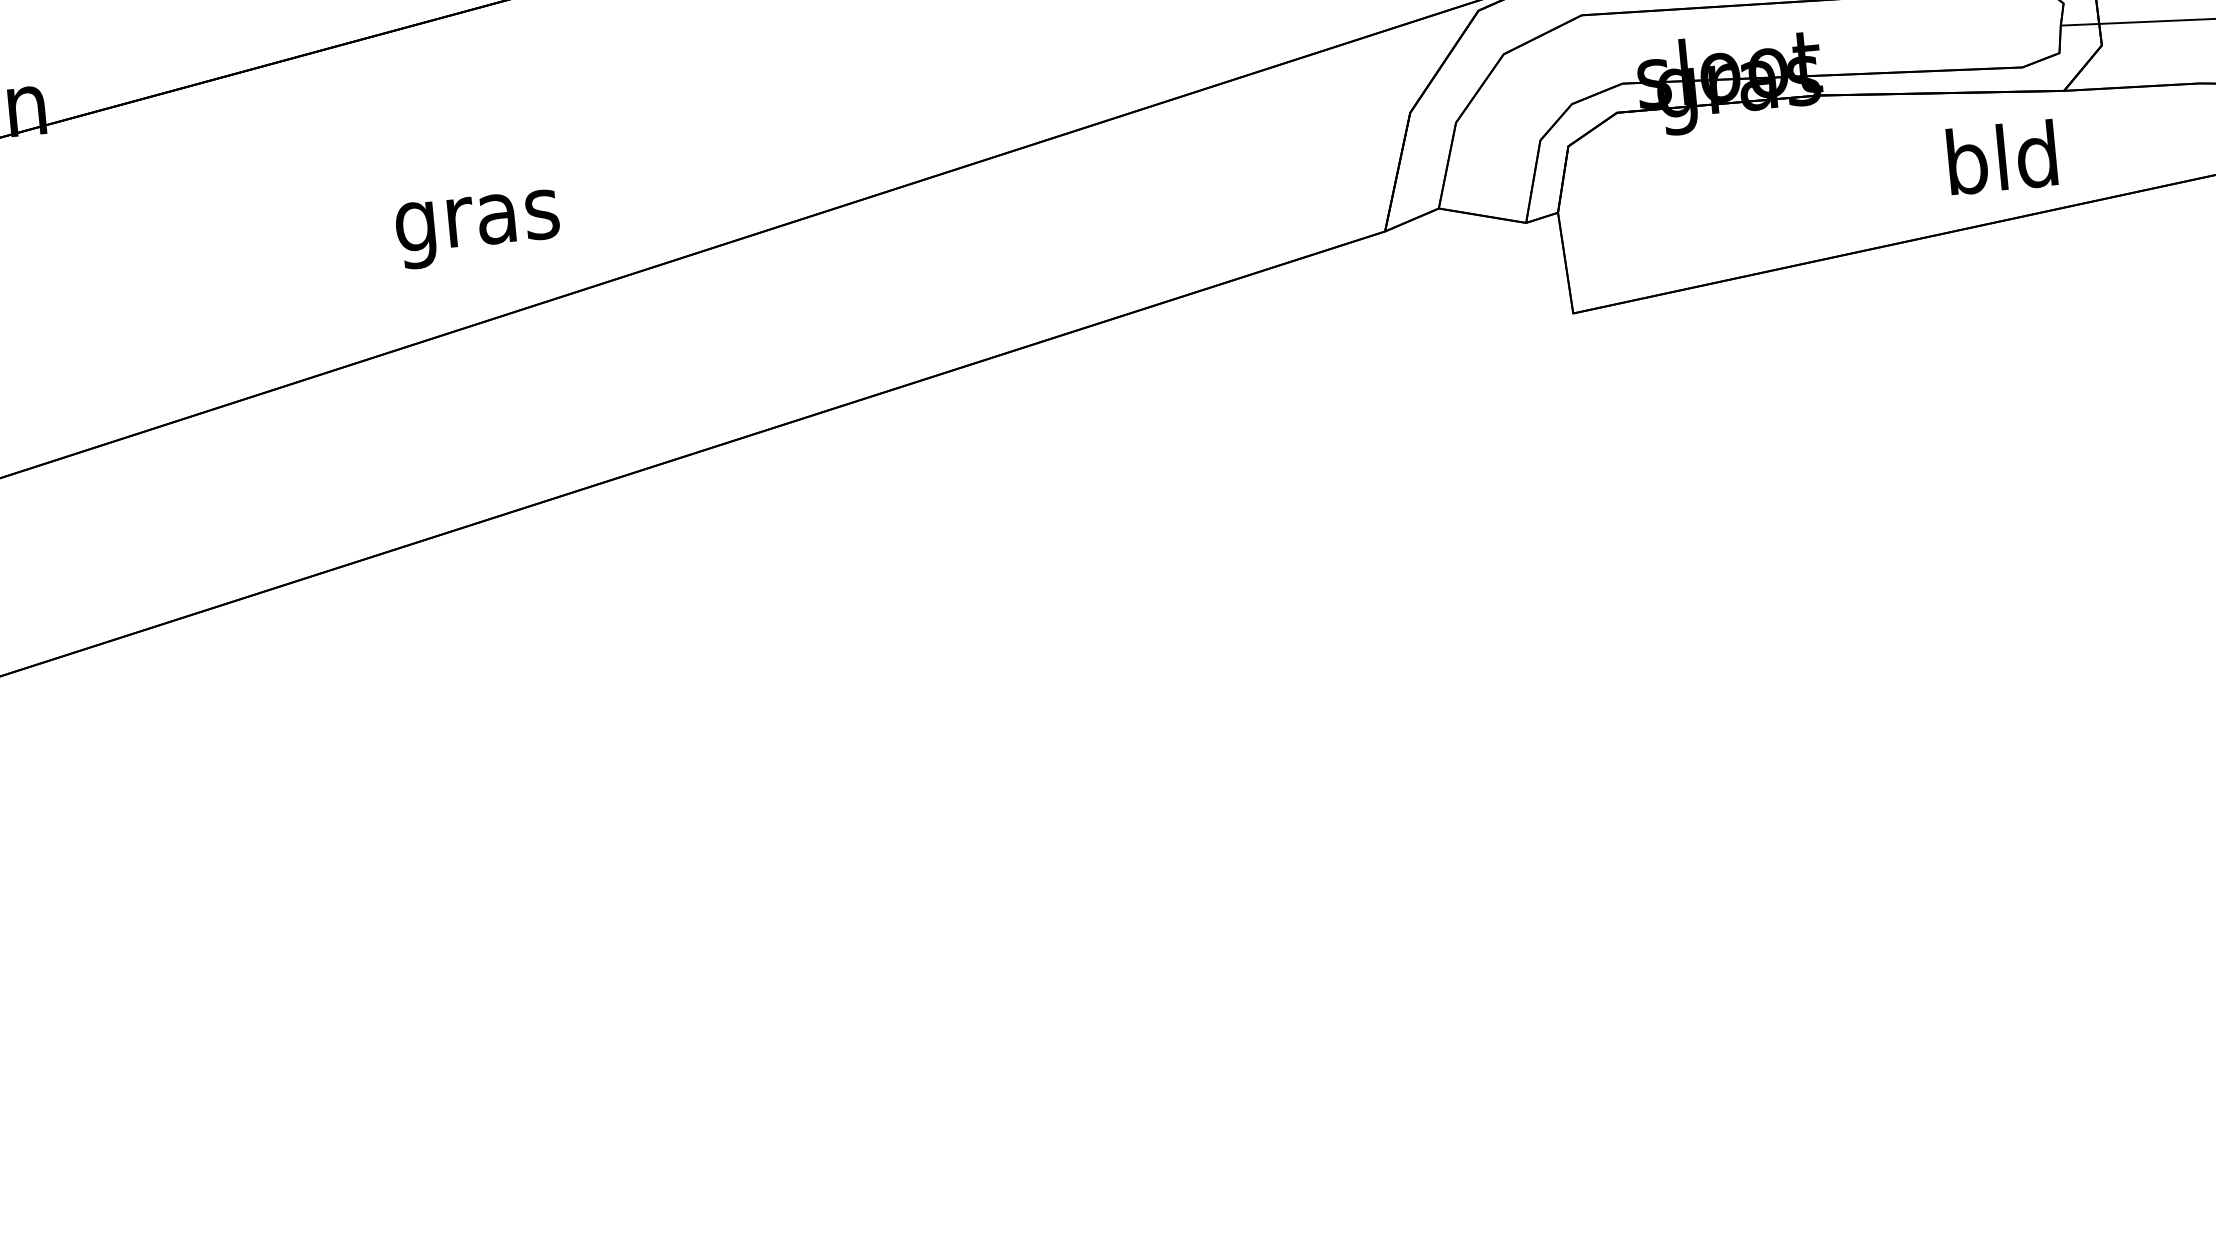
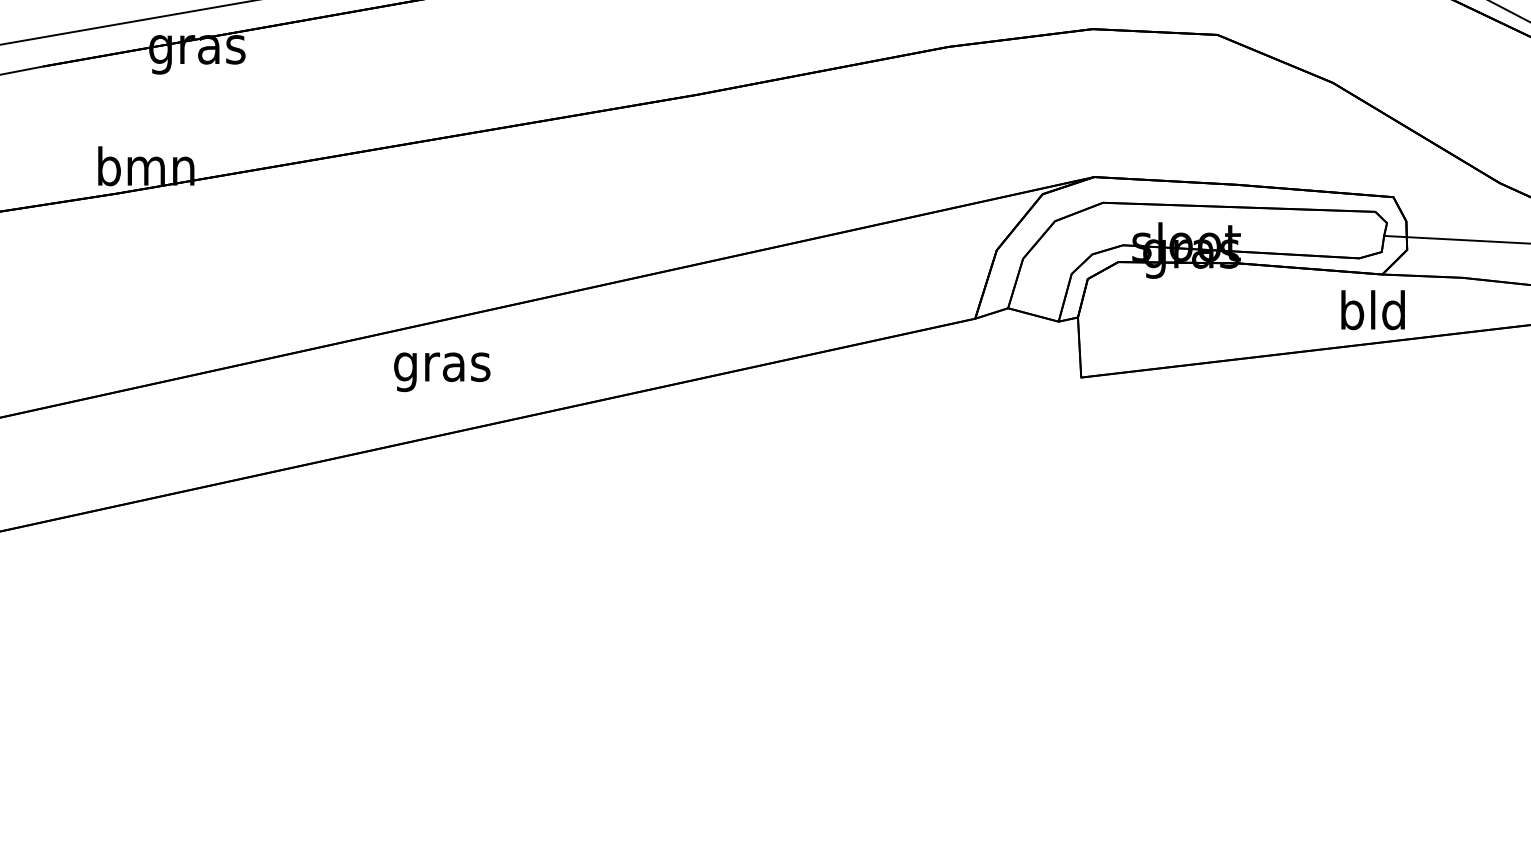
text: (2001, 158) -> (1372, 310), moved
text: (478, 229) -> (442, 372), moved

